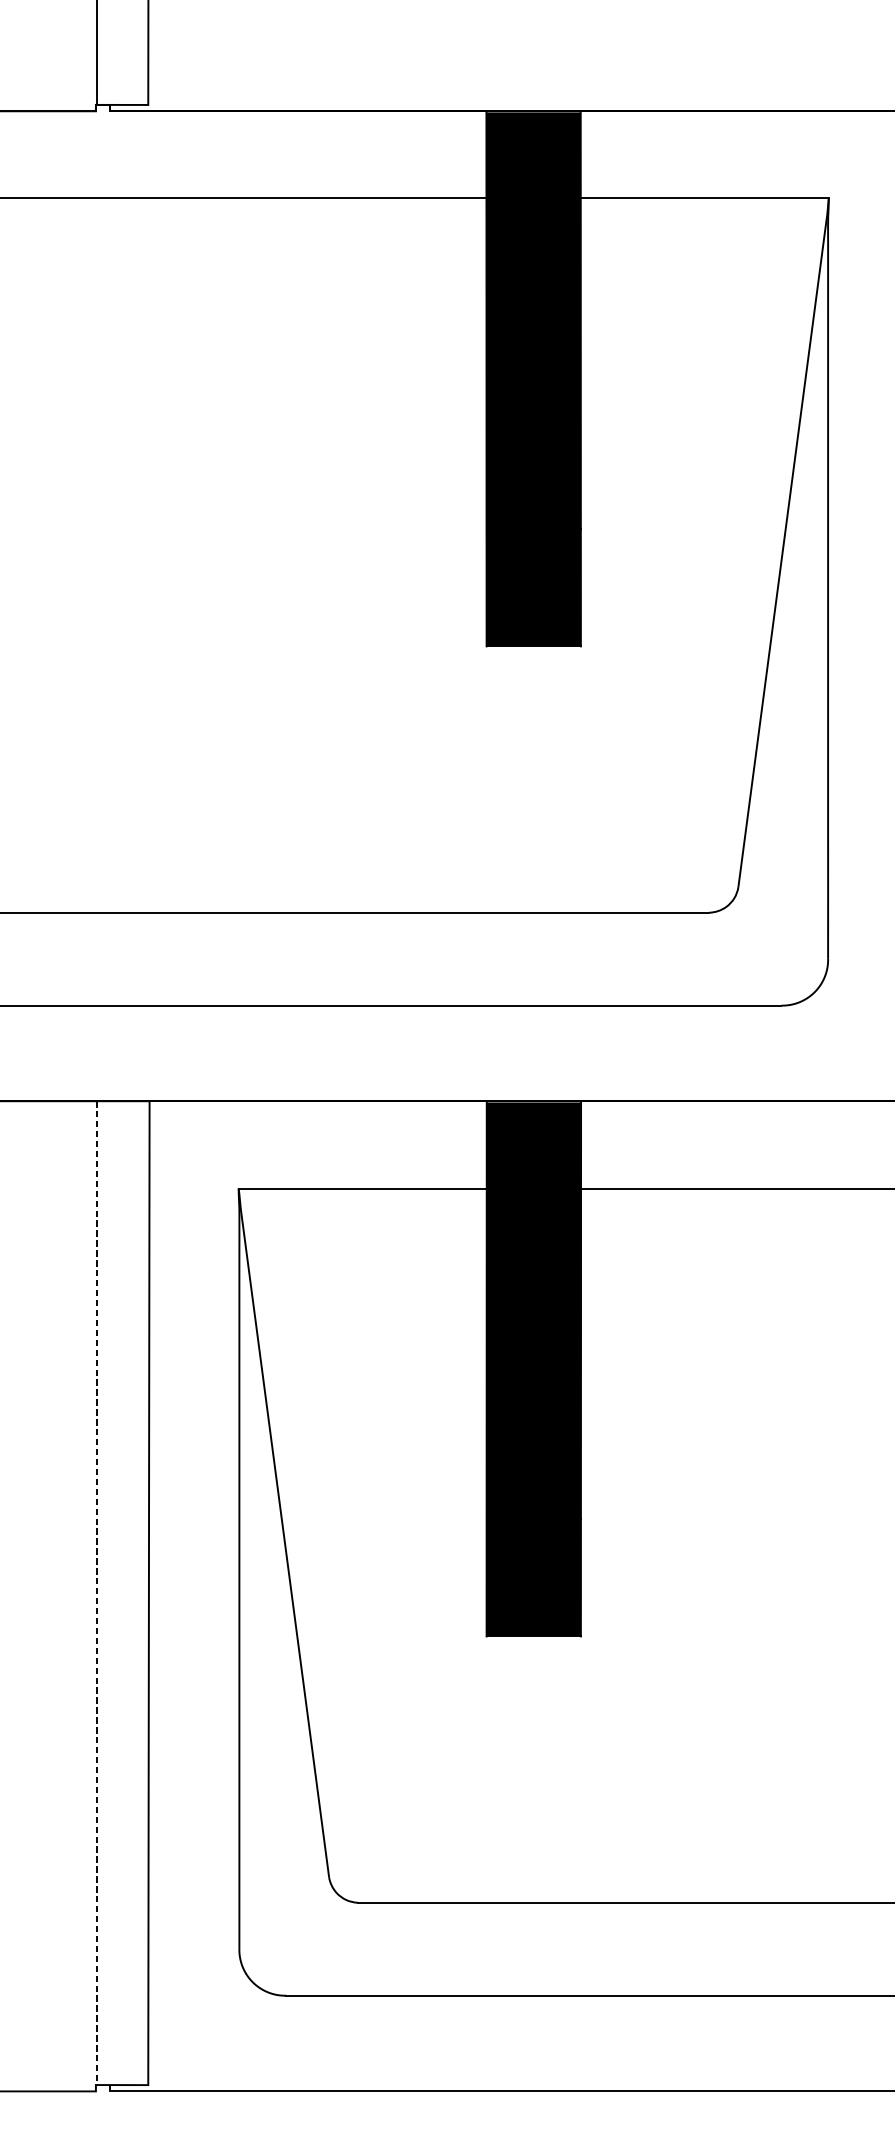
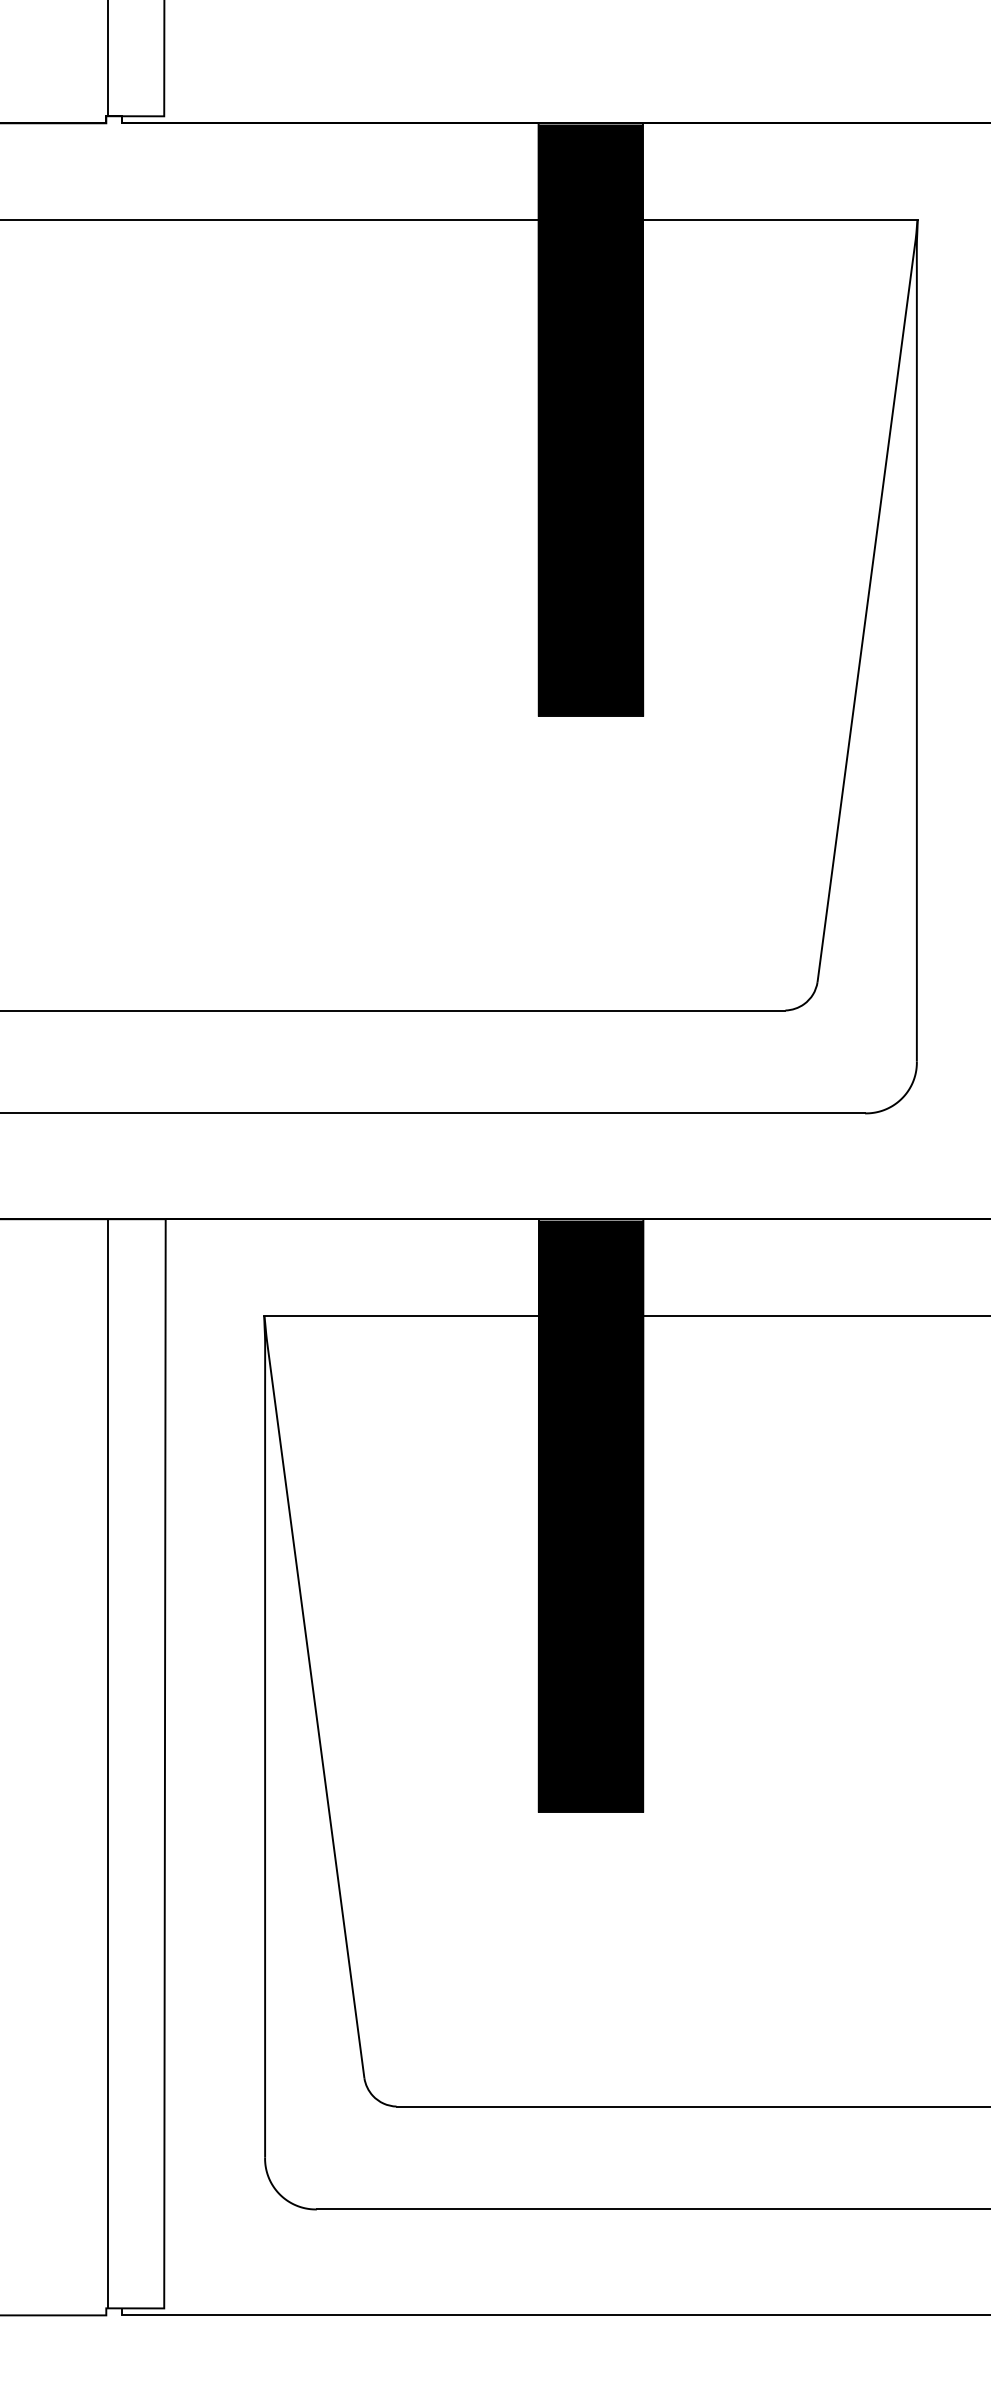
line: (97, 1592) -> (107, 1763), dashed -> solid

